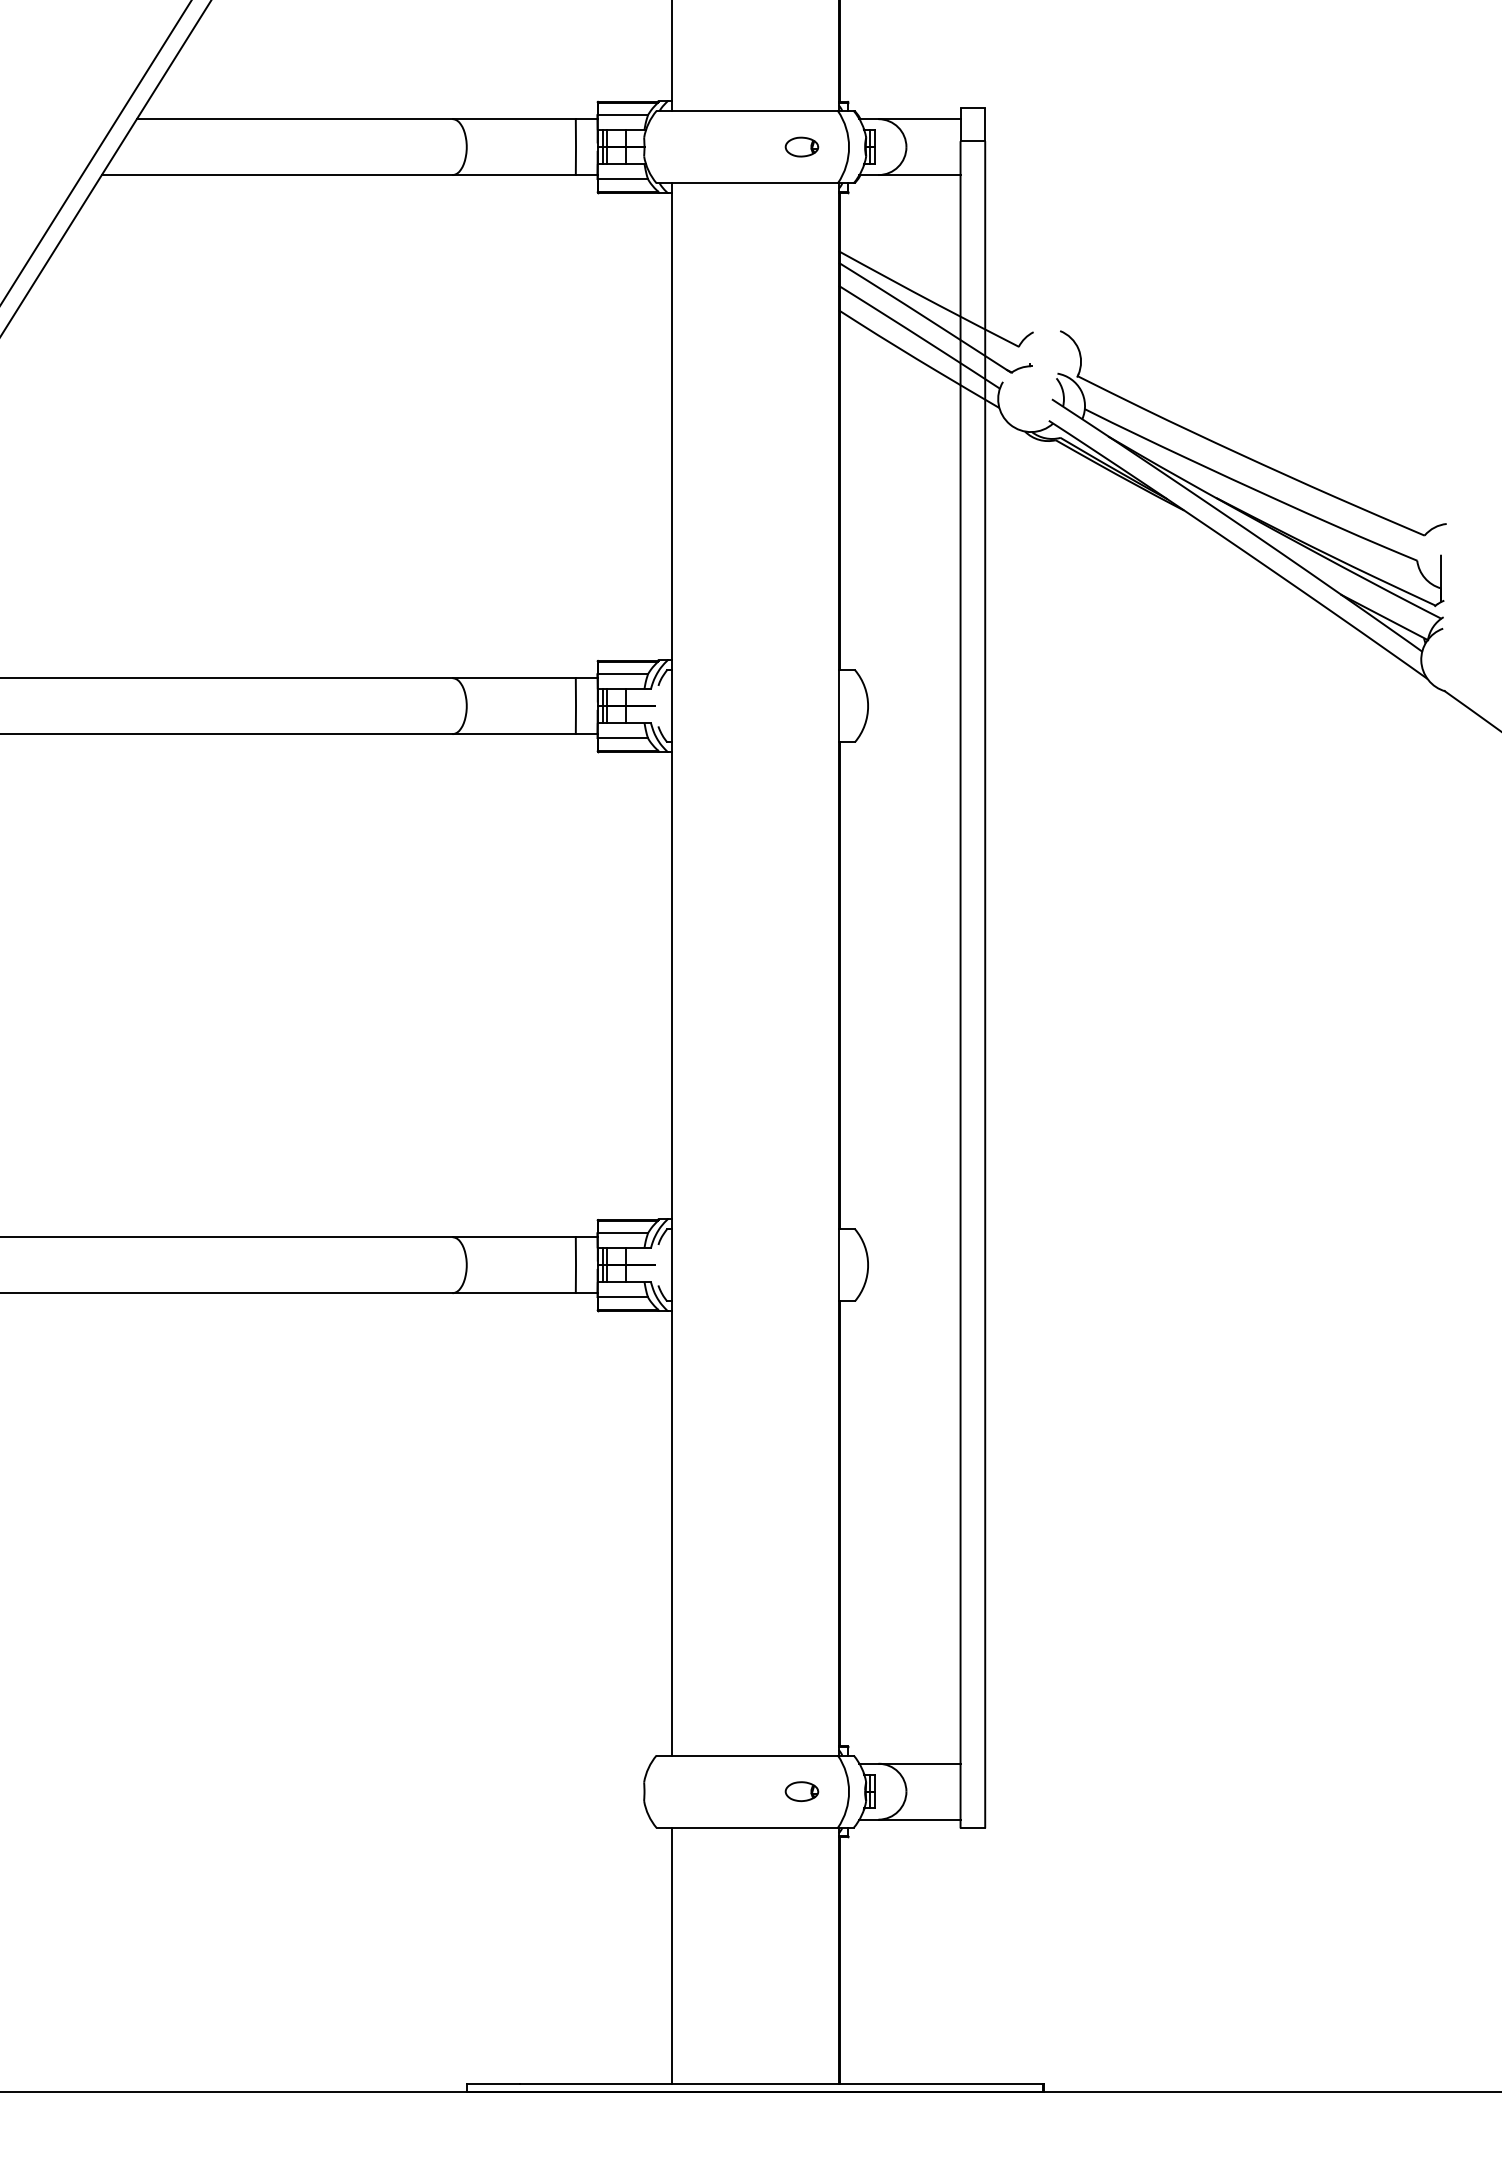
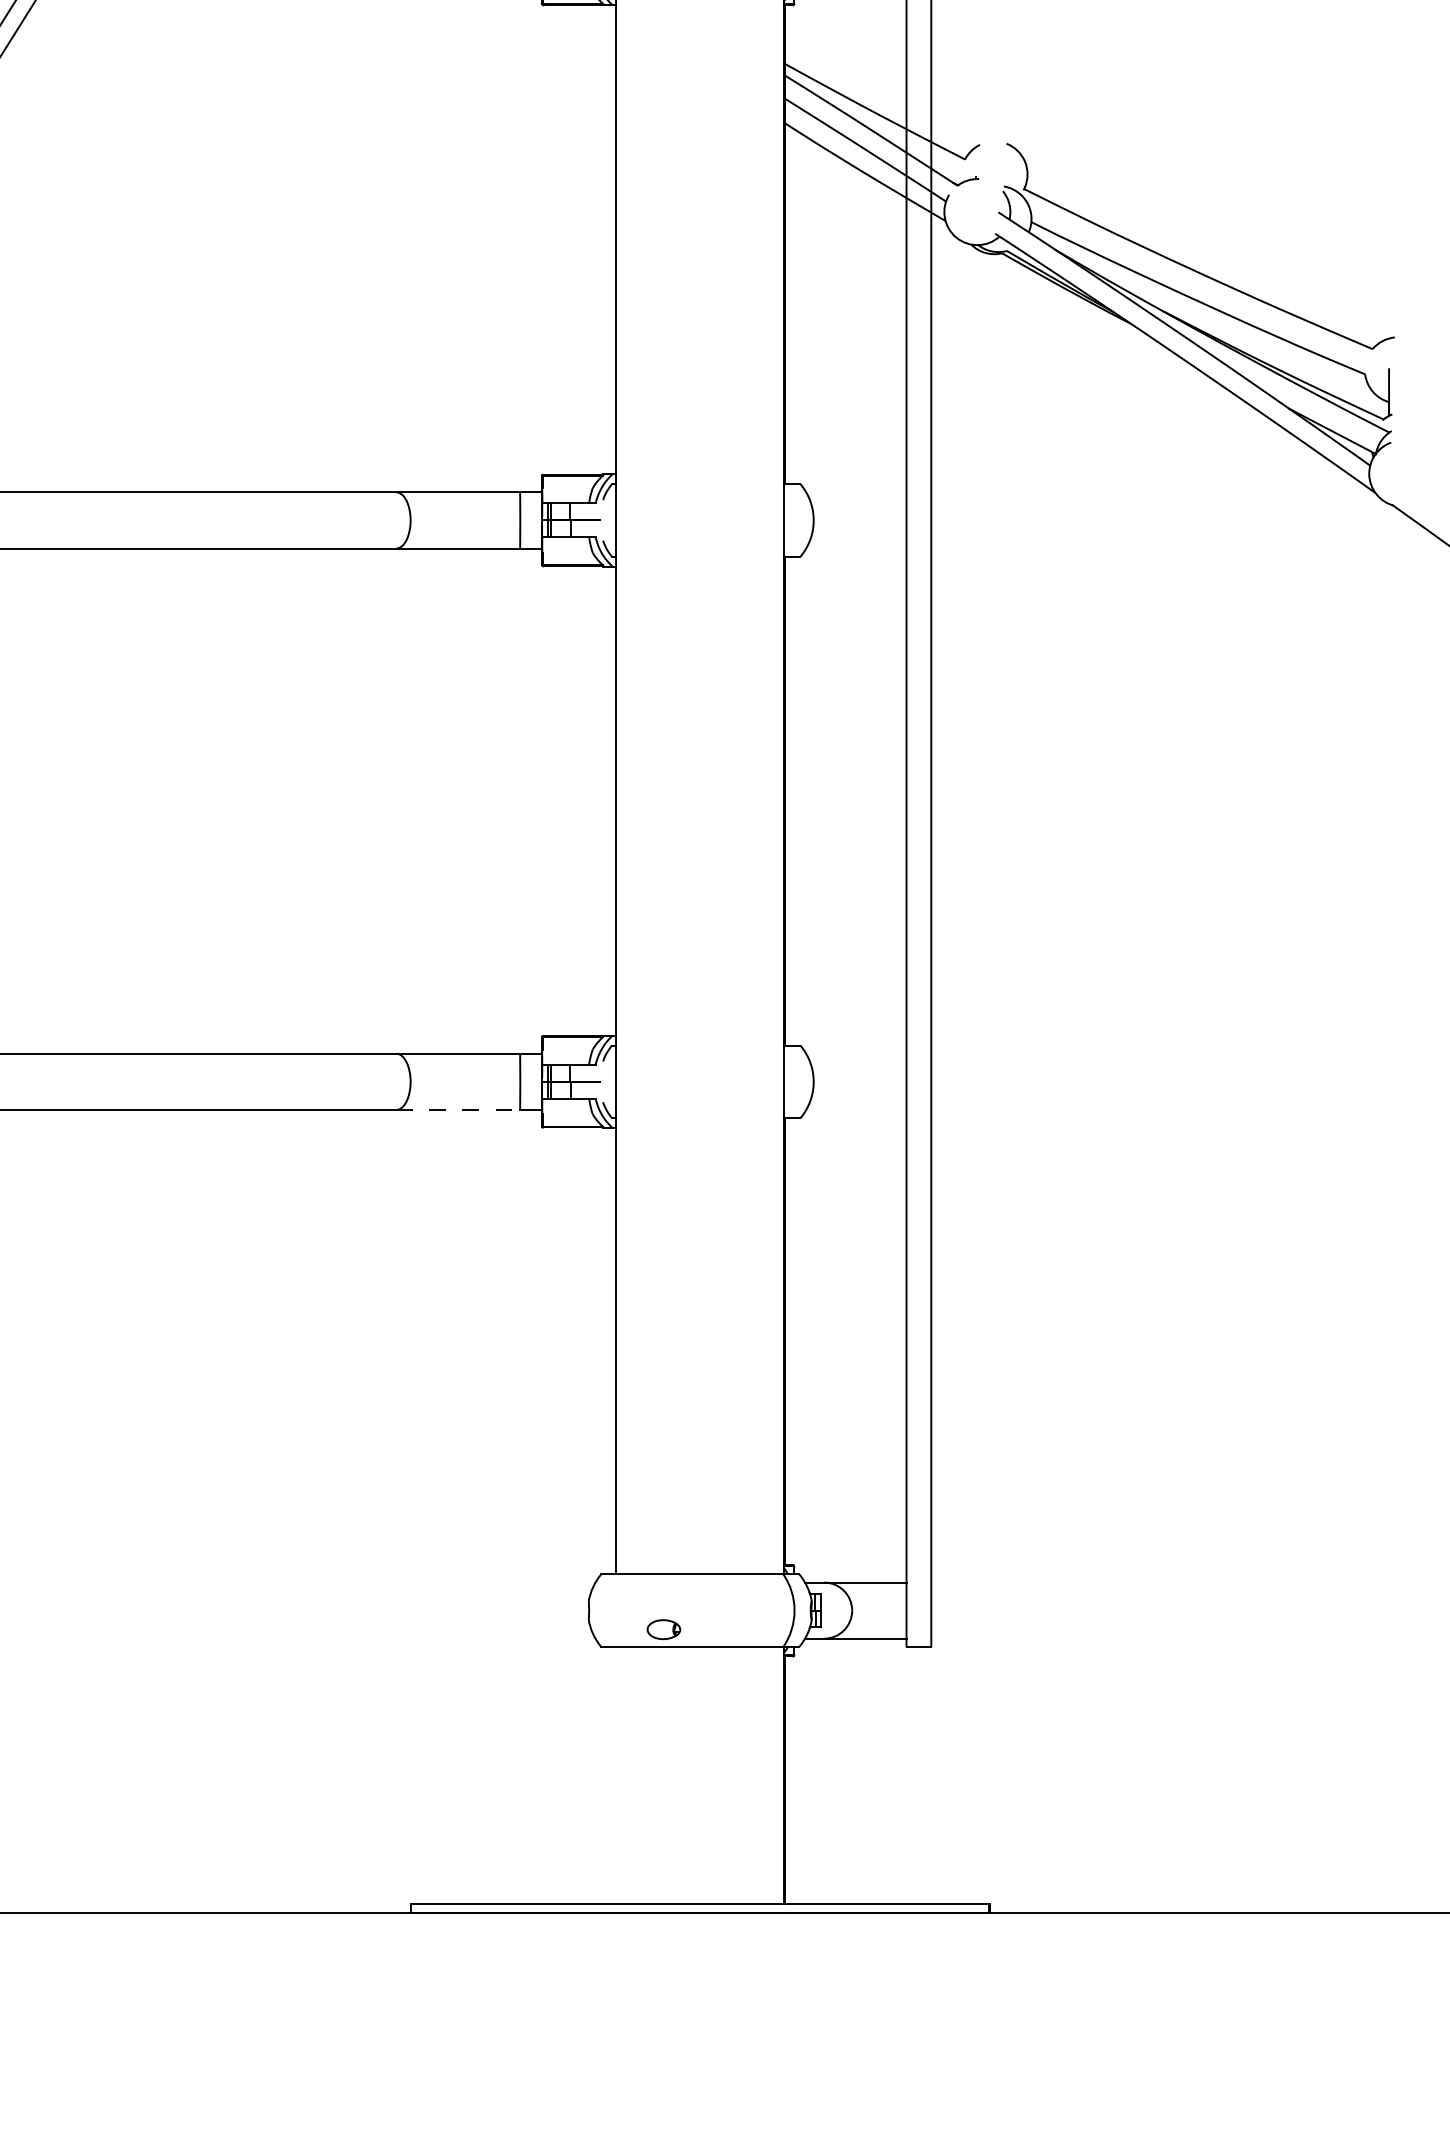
line: (623, 673) -> (568, 487), removed
line: (623, 738) -> (568, 552), removed
line: (623, 1233) -> (568, 1050), removed
line: (514, 1293) -> (458, 1110), solid -> dashed
line: (623, 1297) -> (568, 1114), removed
part: (801, 1791) -> (663, 1629), moved
line: (671, 1955) -> (616, 1775), removed

